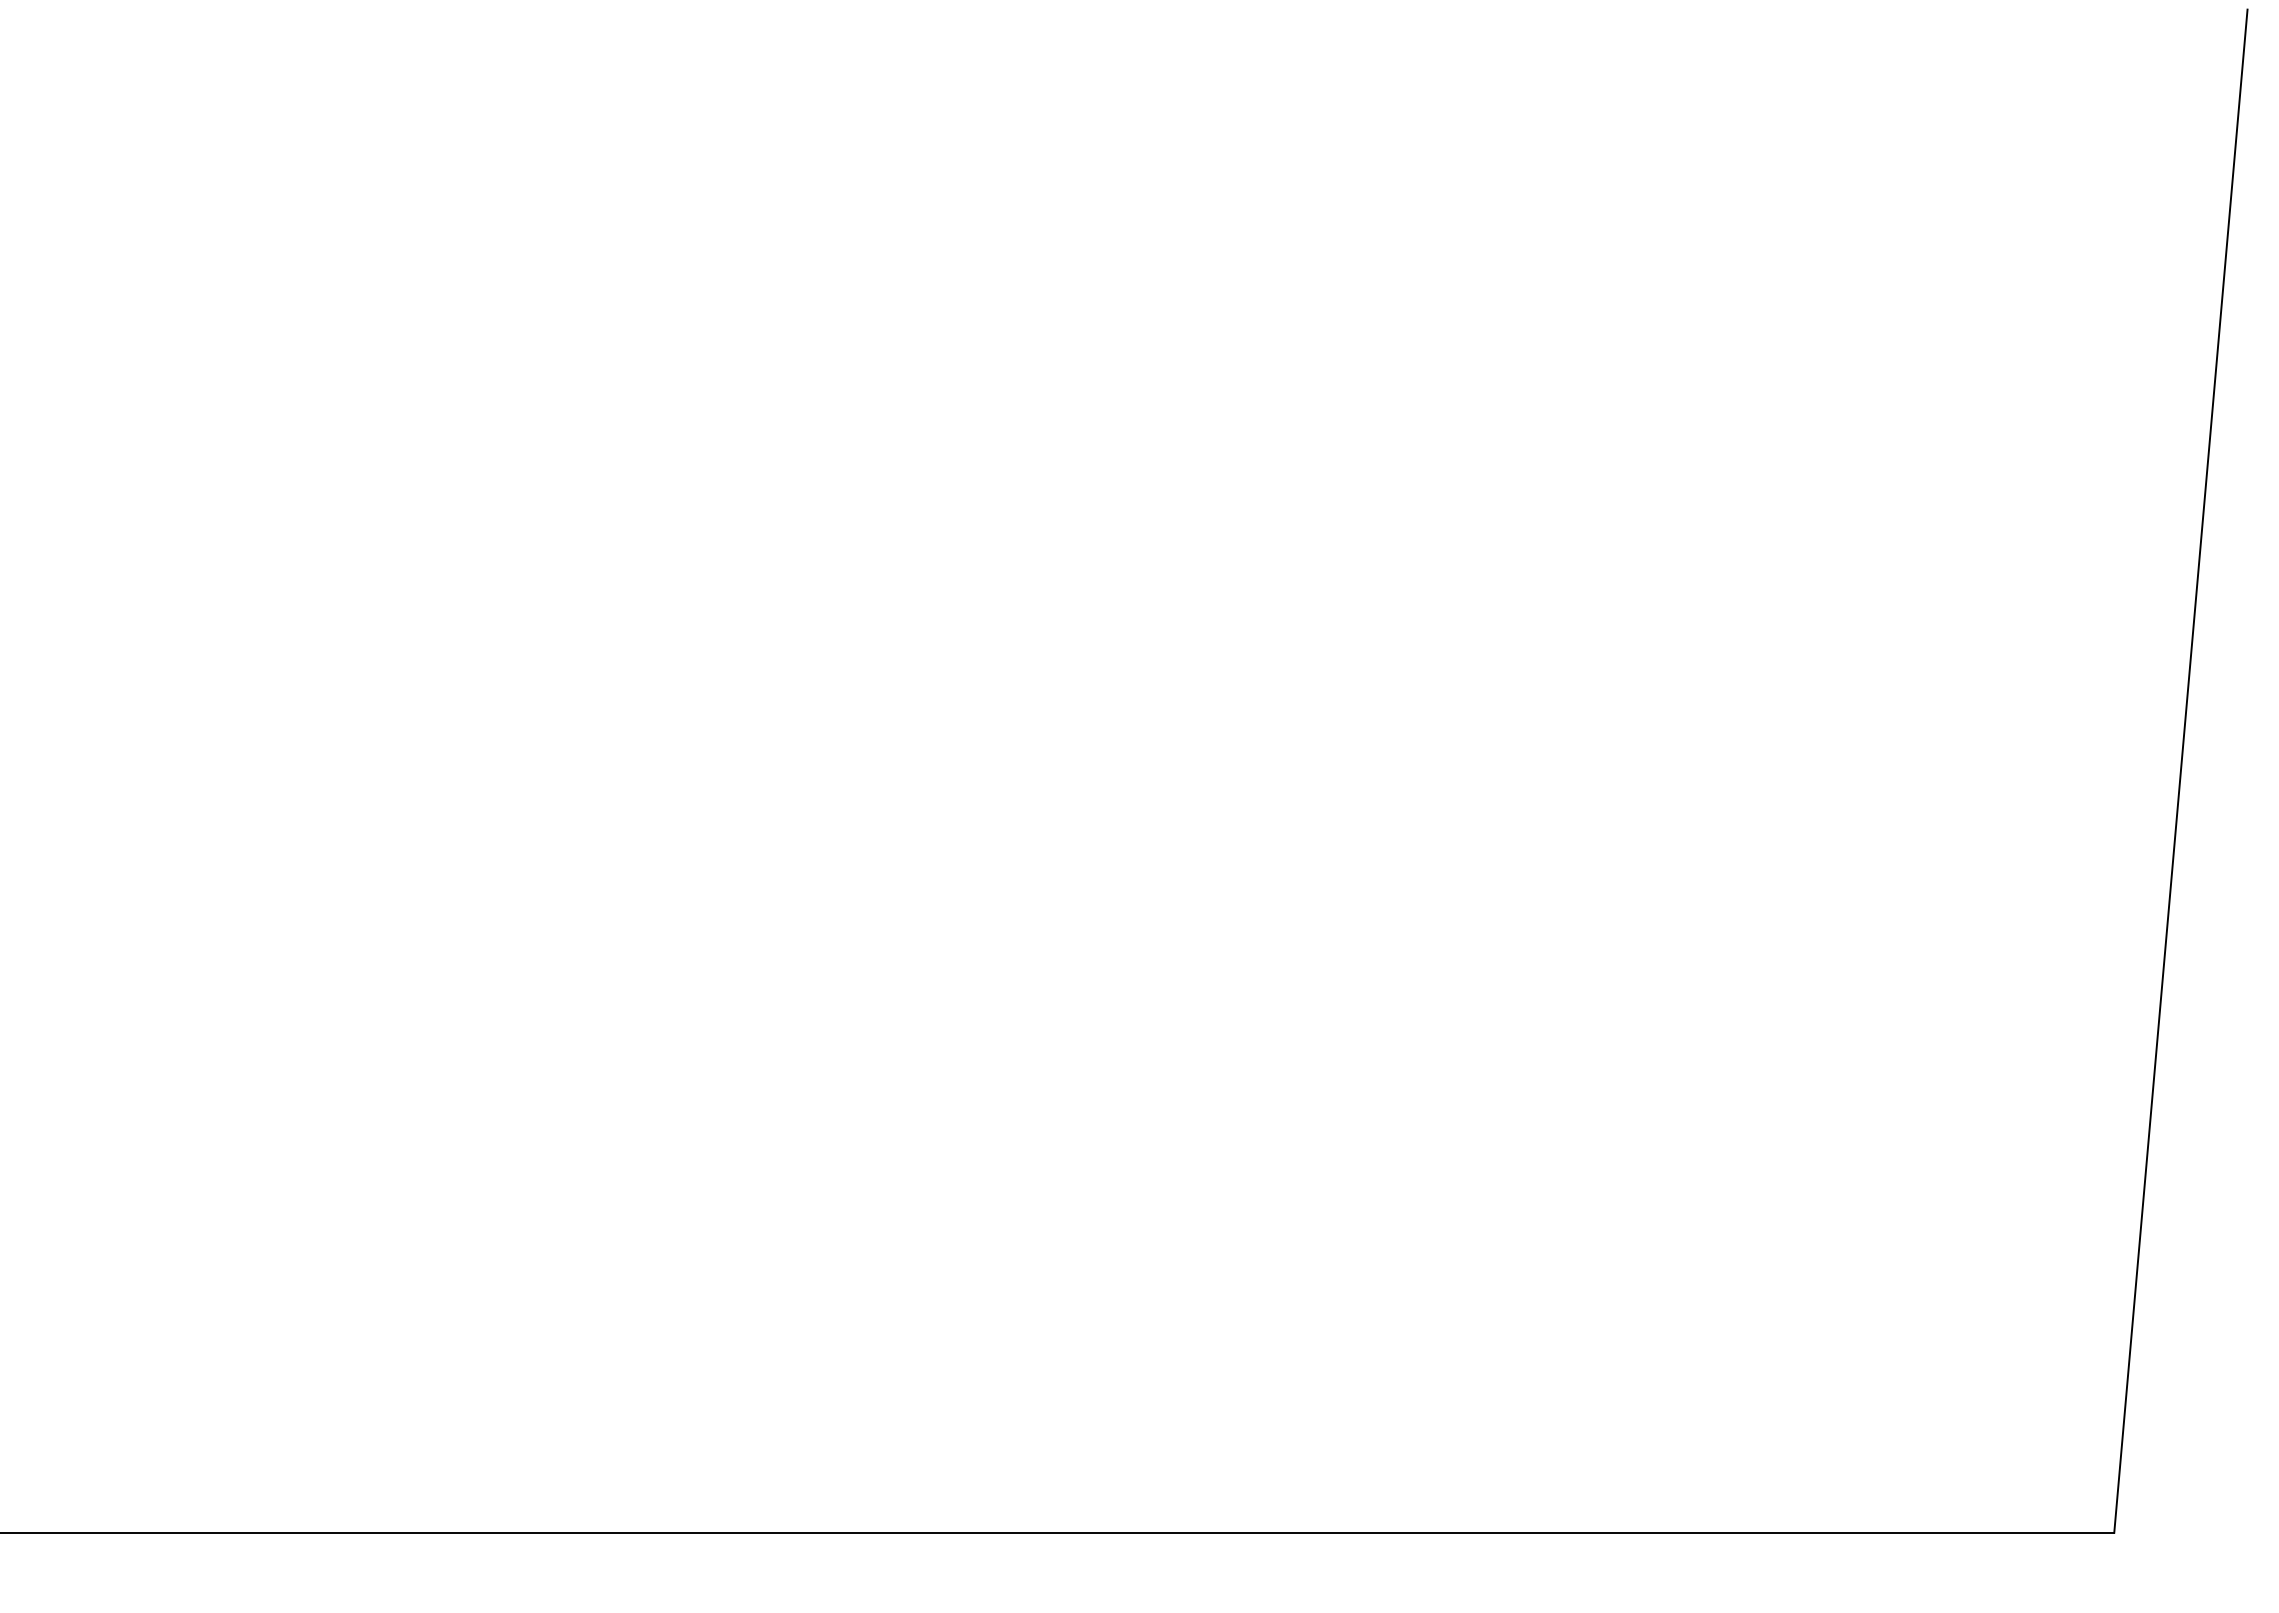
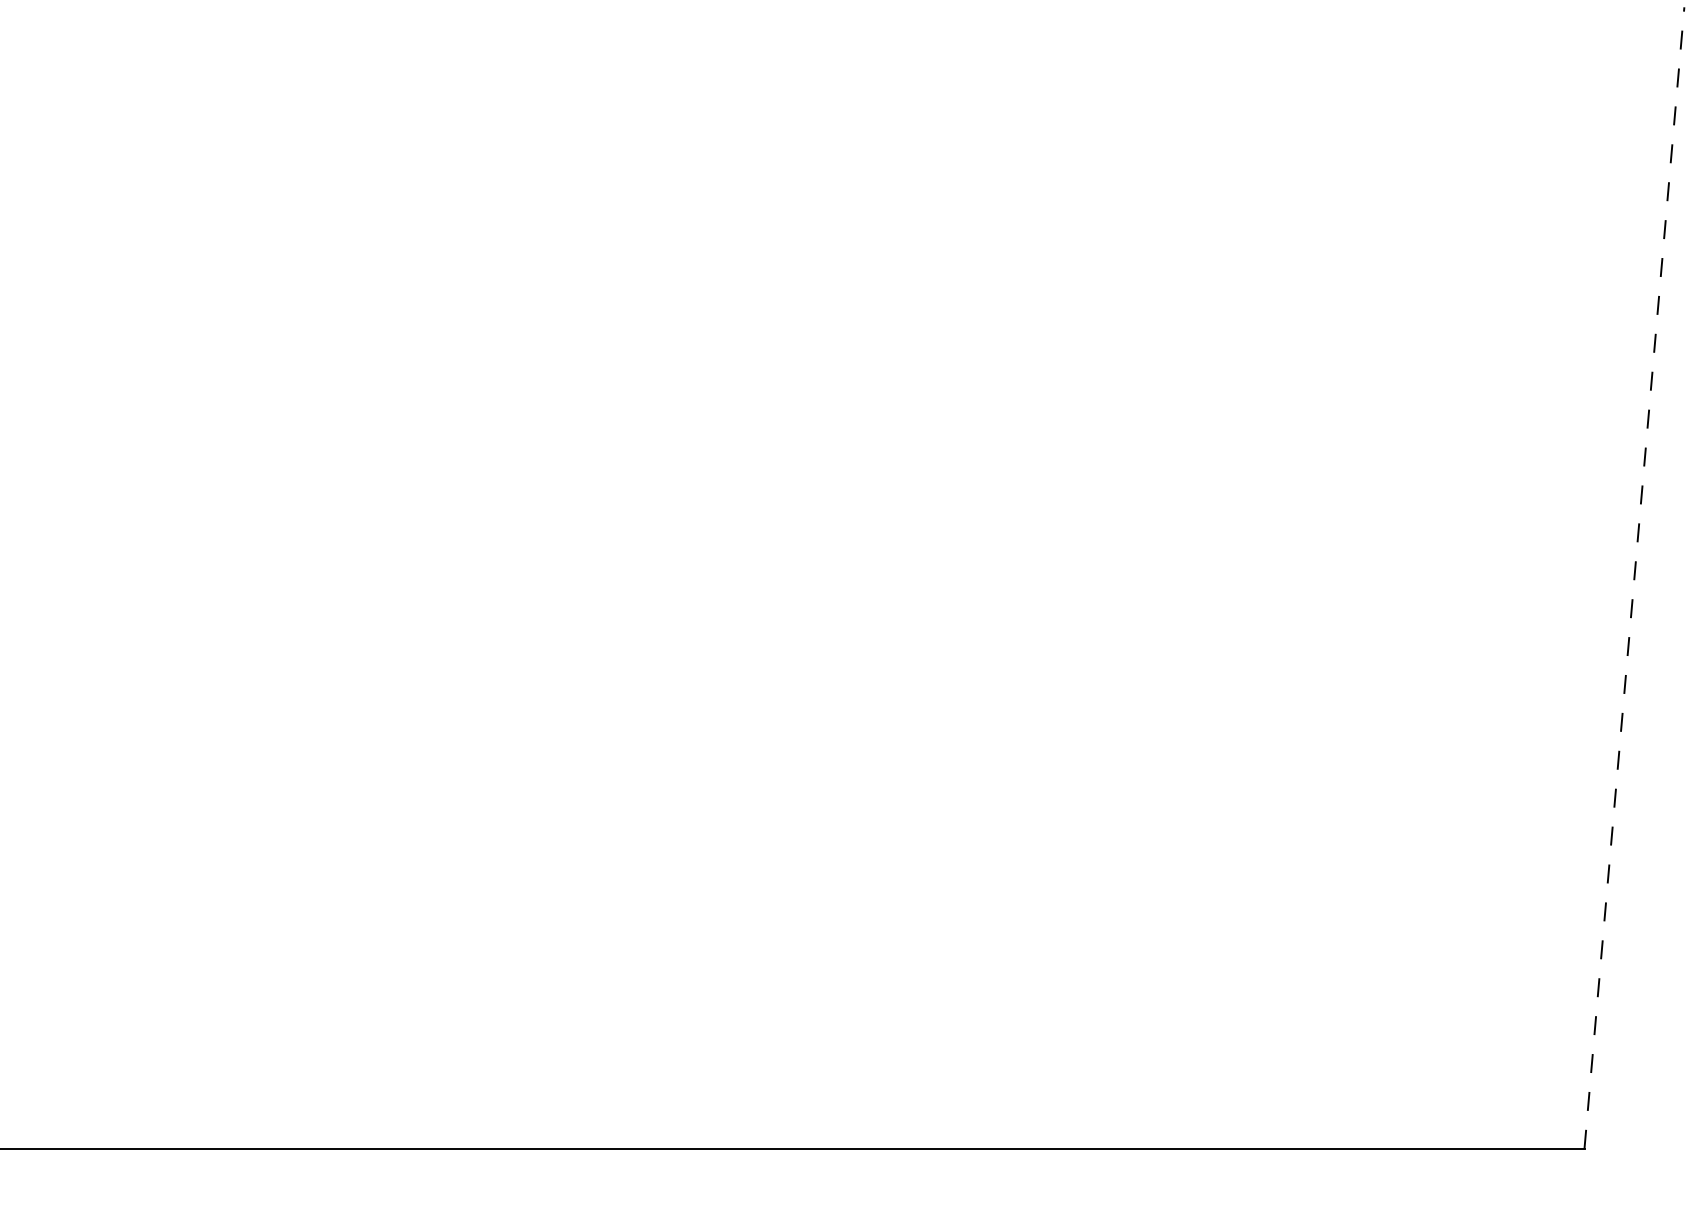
line: (2180, 771) -> (1634, 578), solid -> dashed

